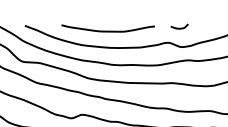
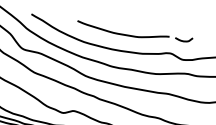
curve: (107, 30) -> (122, 33), moved

